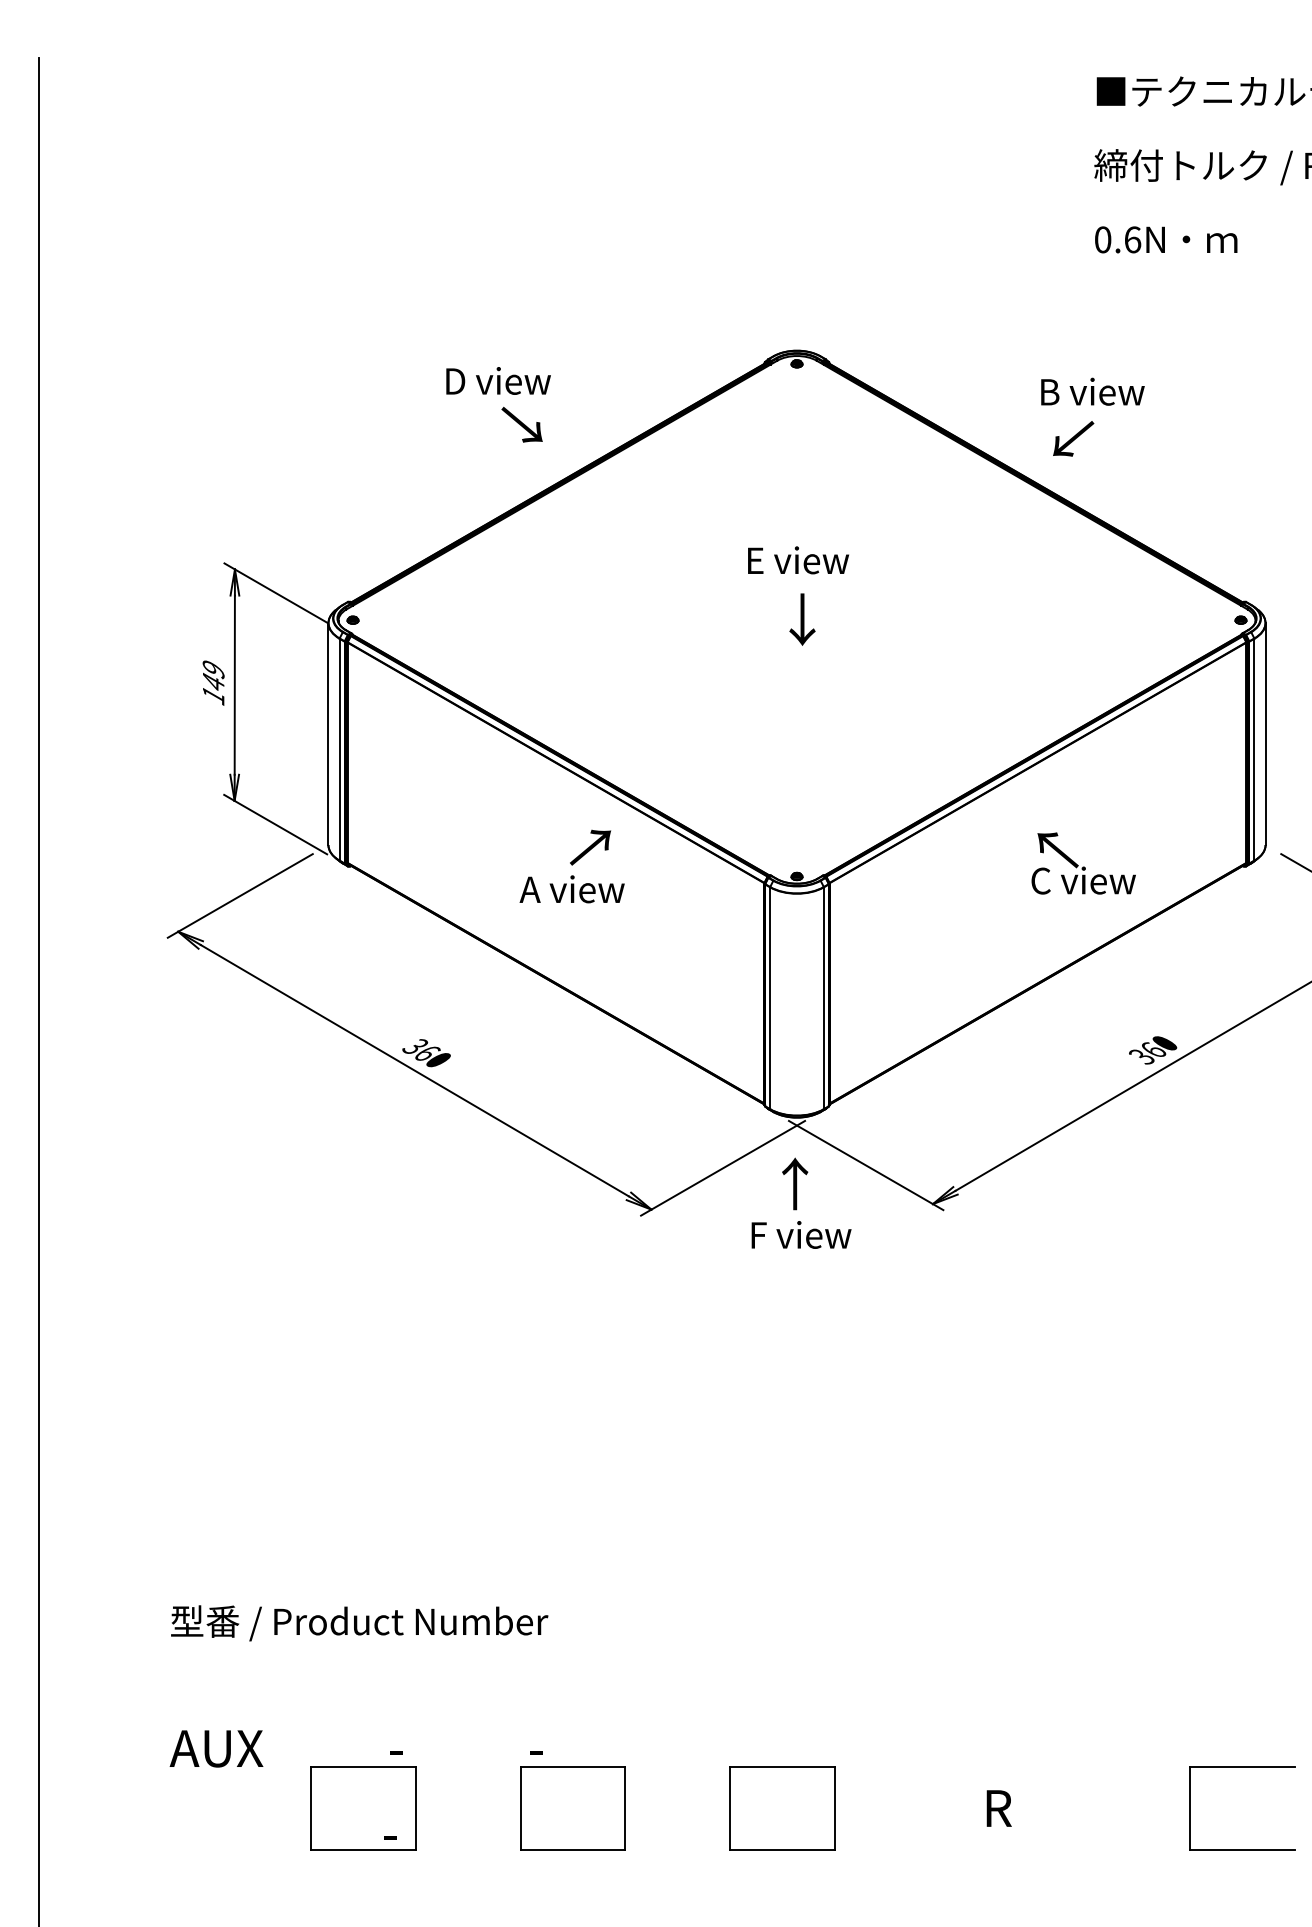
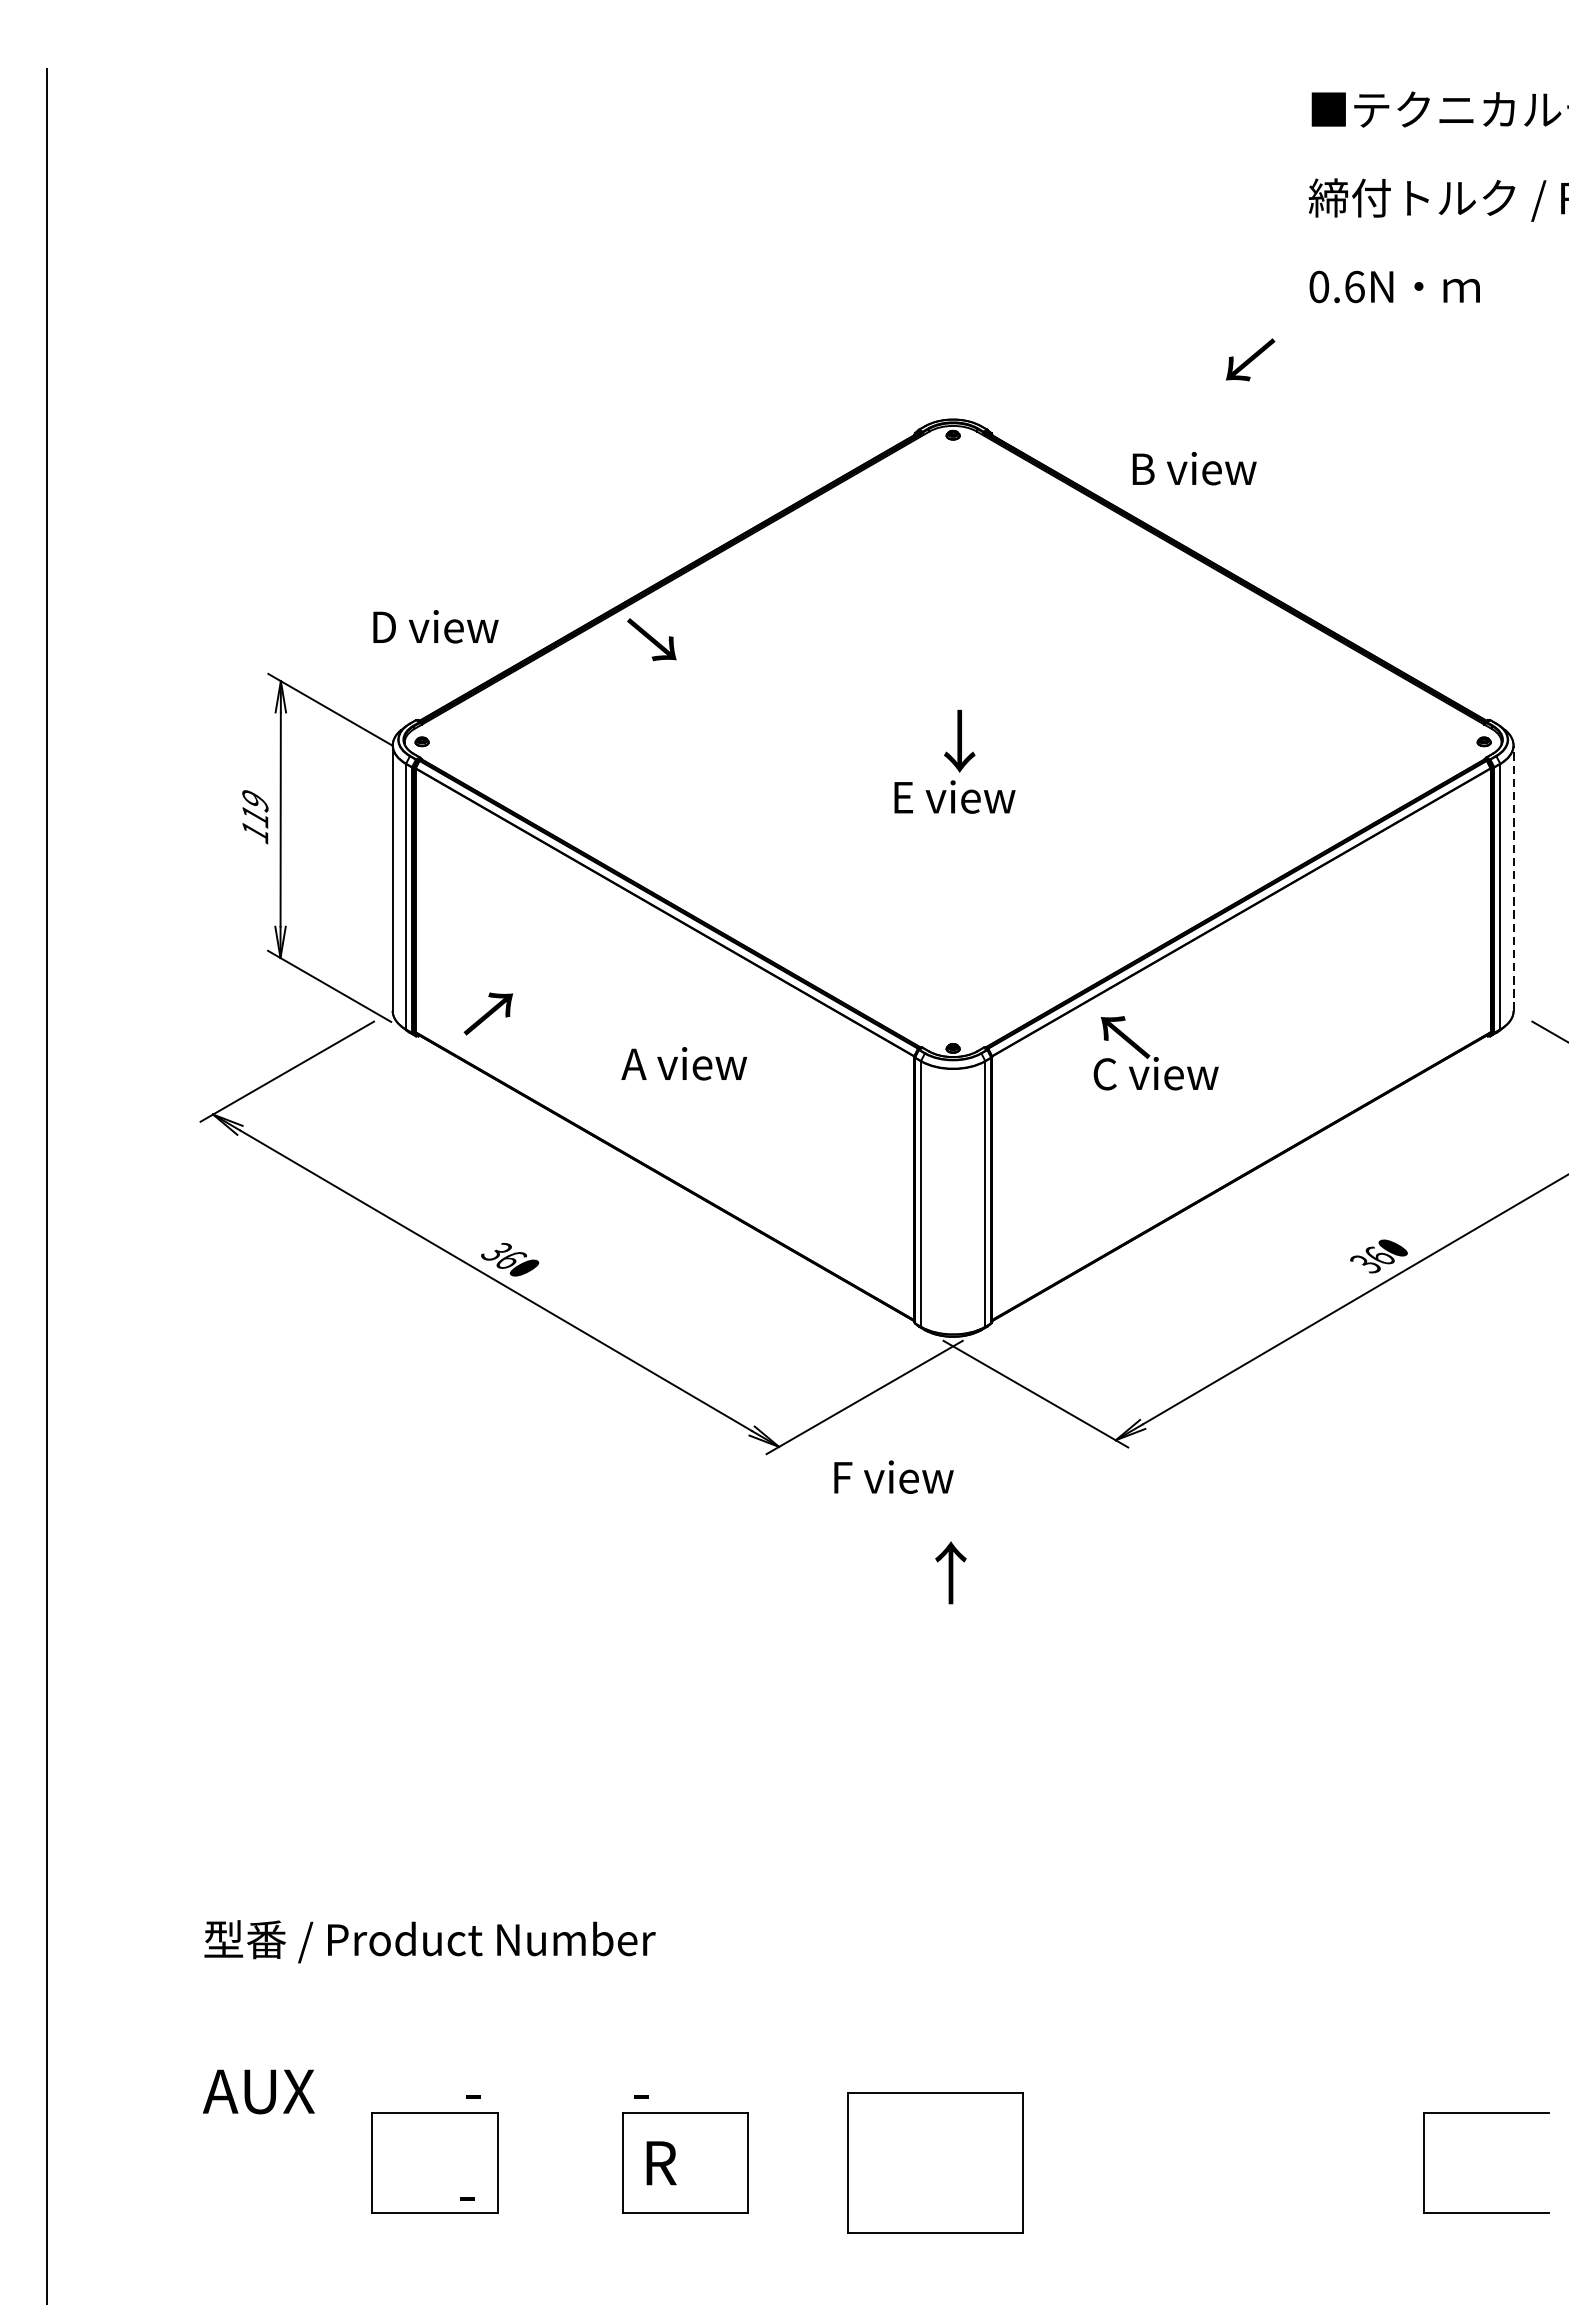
text: (498, 380) -> (435, 626), moved
text: (1092, 391) -> (1194, 468), moved
text: (521, 424) -> (651, 639), moved
text: (1073, 438) -> (1250, 359), moved
text: (798, 560) -> (954, 797), moved
text: (213, 682) -> (255, 816), 149 -> 119
line: (1265, 734) -> (1513, 878), solid -> dashed
text: (590, 847) -> (488, 1013), moved
text: (1083, 863) -> (1155, 1053), moved
text: (795, 1183) -> (951, 1572), moved
text: (801, 1234) -> (893, 1476), moved
part: (782, 1808) -> (935, 2163), size x1.4
text: (998, 1808) -> (660, 2163), moved

